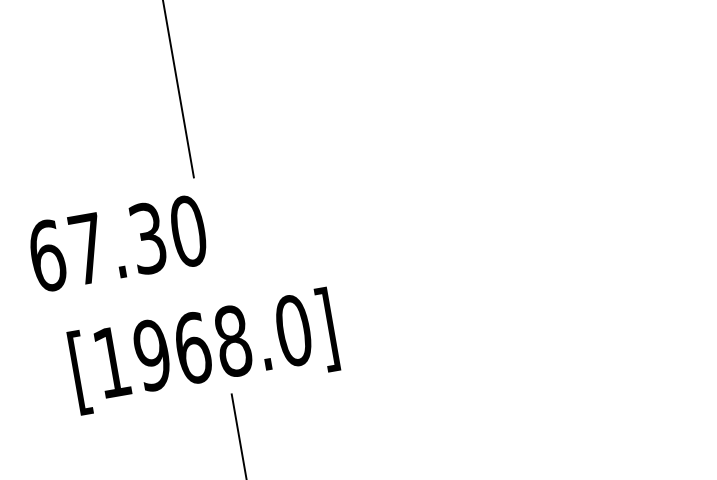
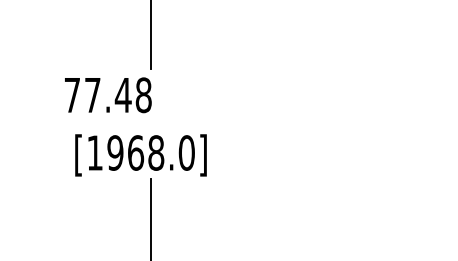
text: (116, 244) -> (107, 95), 67.30 -> 77.48

